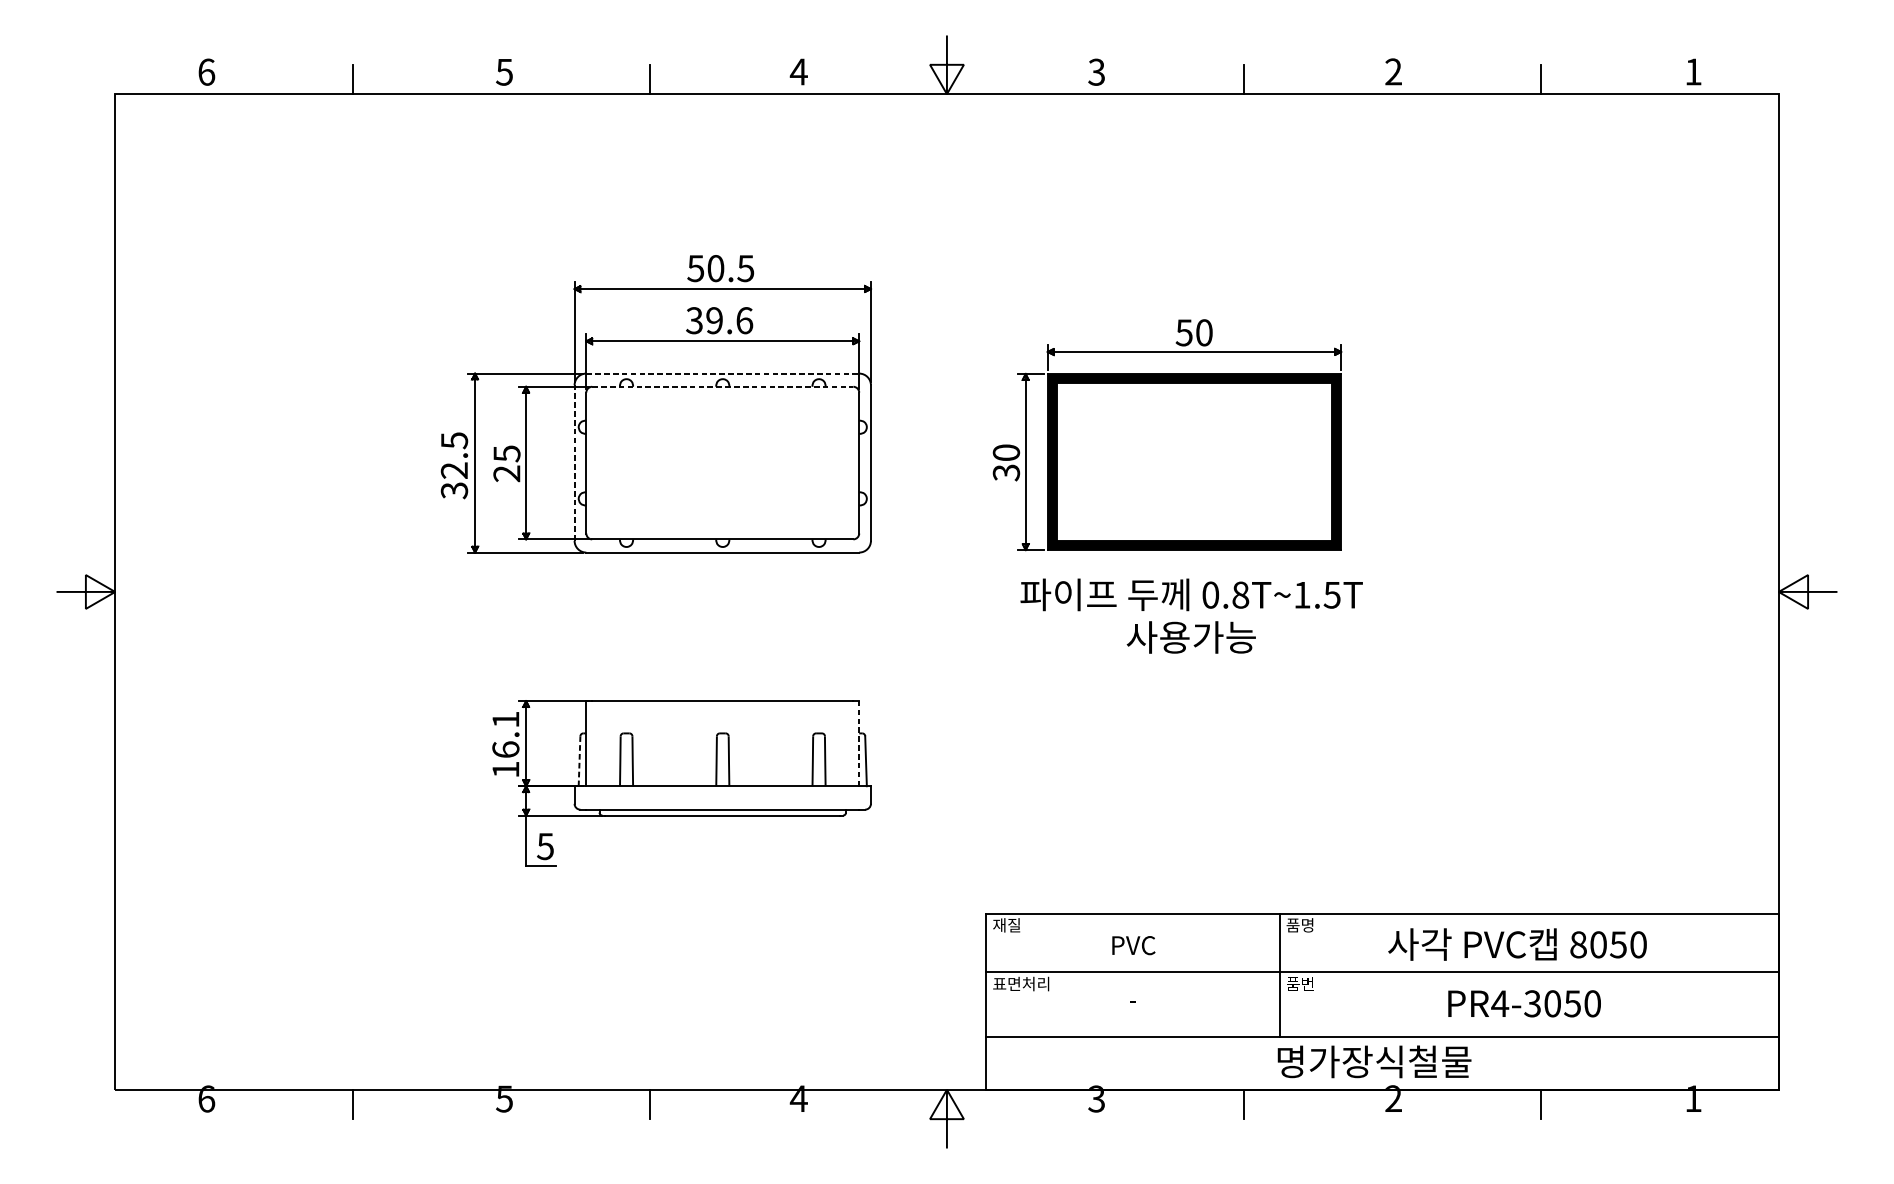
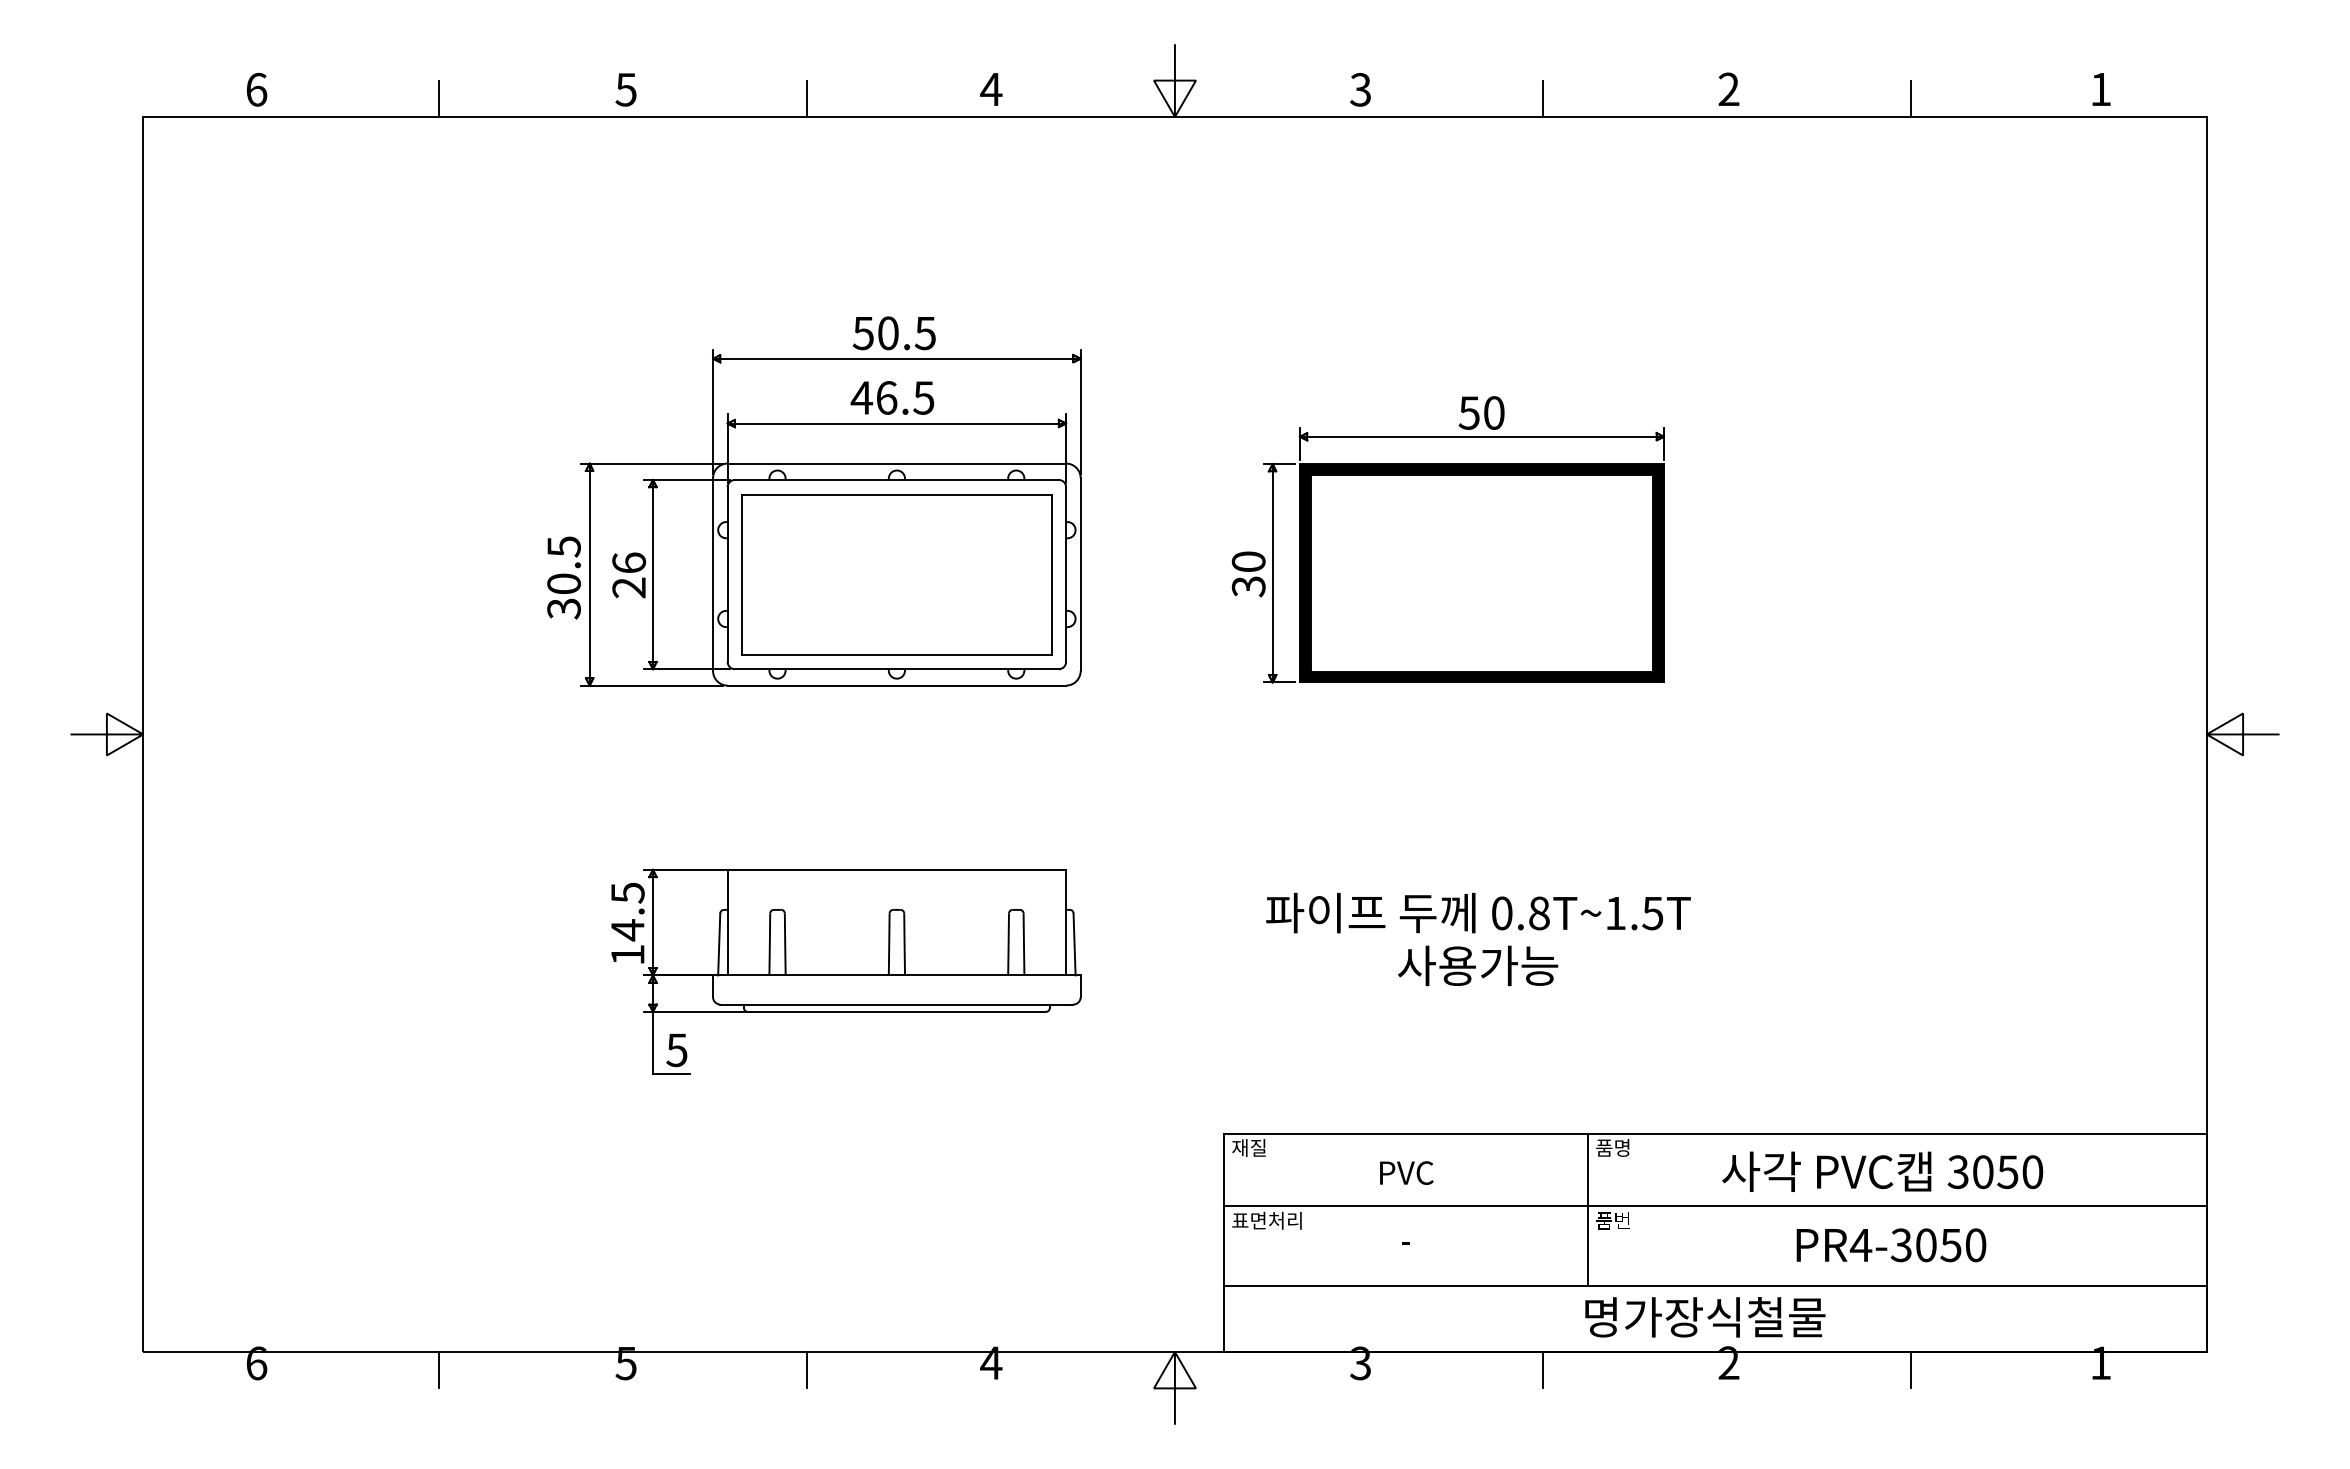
text: (719, 320) -> (892, 397), 39.6 -> 46.5
line: (723, 373) -> (897, 463), dashed -> solid
line: (722, 386) -> (896, 479), dashed -> solid
text: (507, 453) -> (629, 562), 25 -> 26
line: (574, 463) -> (713, 574), dashed -> solid
part: (722, 463) -> (896, 574), added
text: (454, 470) -> (563, 583), 32.5 -> 30.5
text: (1191, 616) -> (1478, 939), moved
text: (505, 734) -> (627, 911), 16.1 -> 14.5
line: (859, 743) -> (1066, 922), dashed -> solid
line: (579, 761) -> (719, 944), dashed -> solid
text: (1577, 944) -> (1957, 1171), 8050 -> 3050

